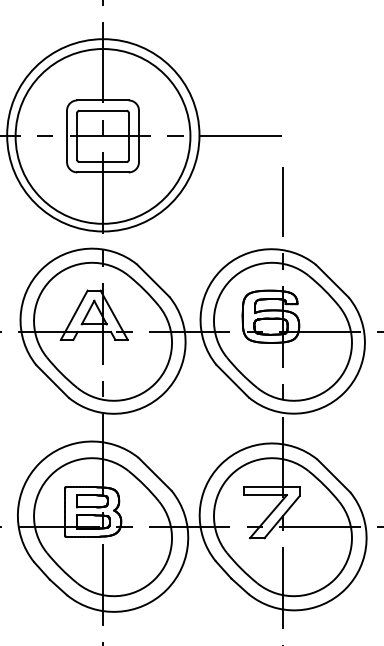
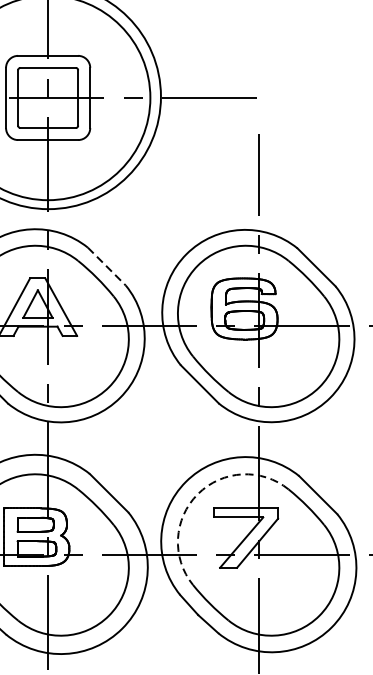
line: (153, 280) -> (107, 266), solid -> dashed
arc: (230, 475) -> (197, 494), solid -> dashed

